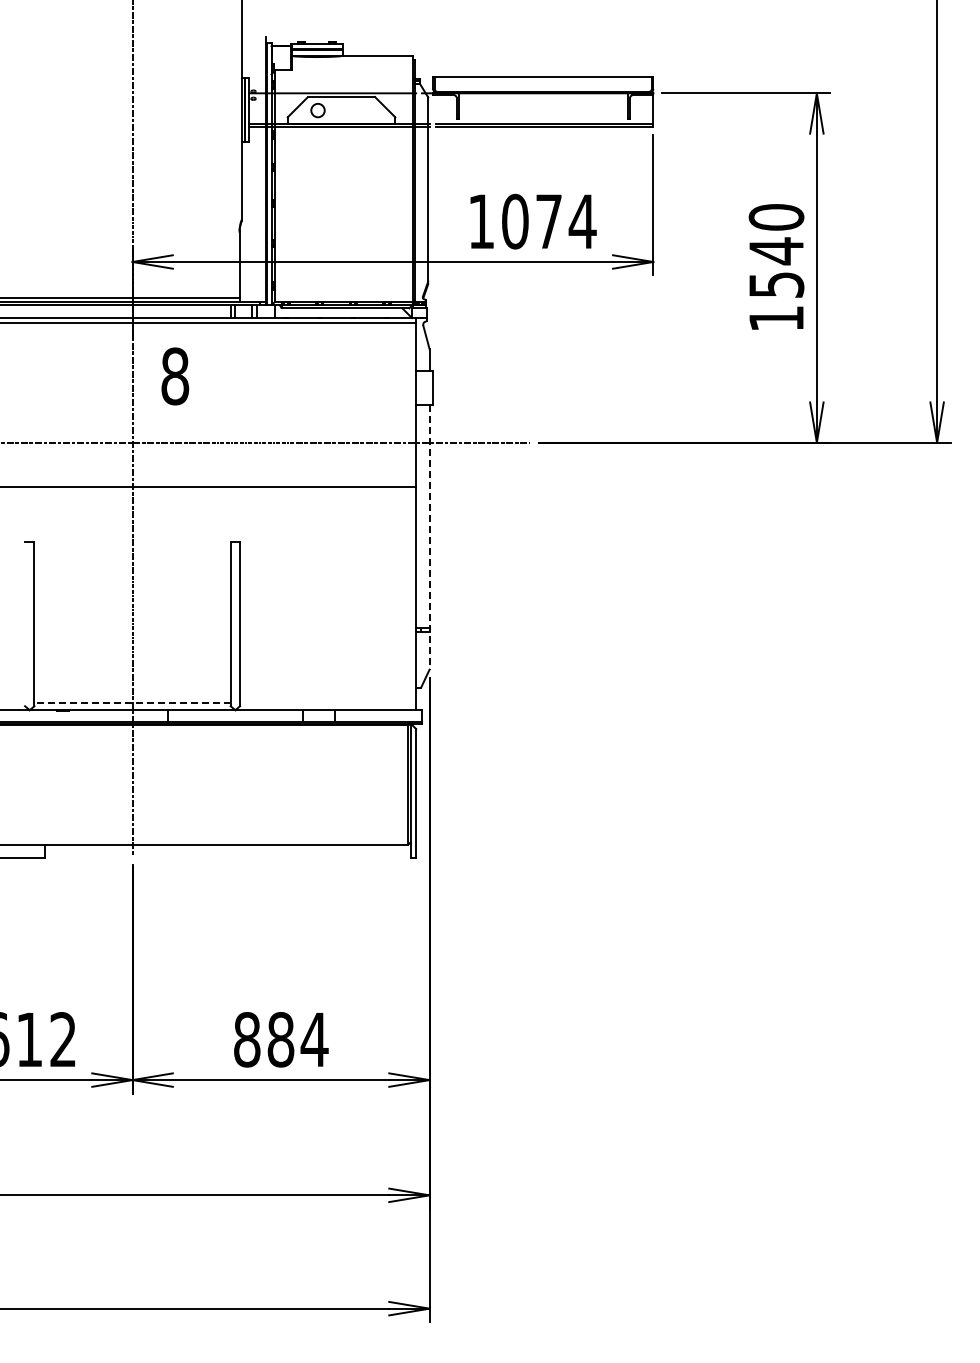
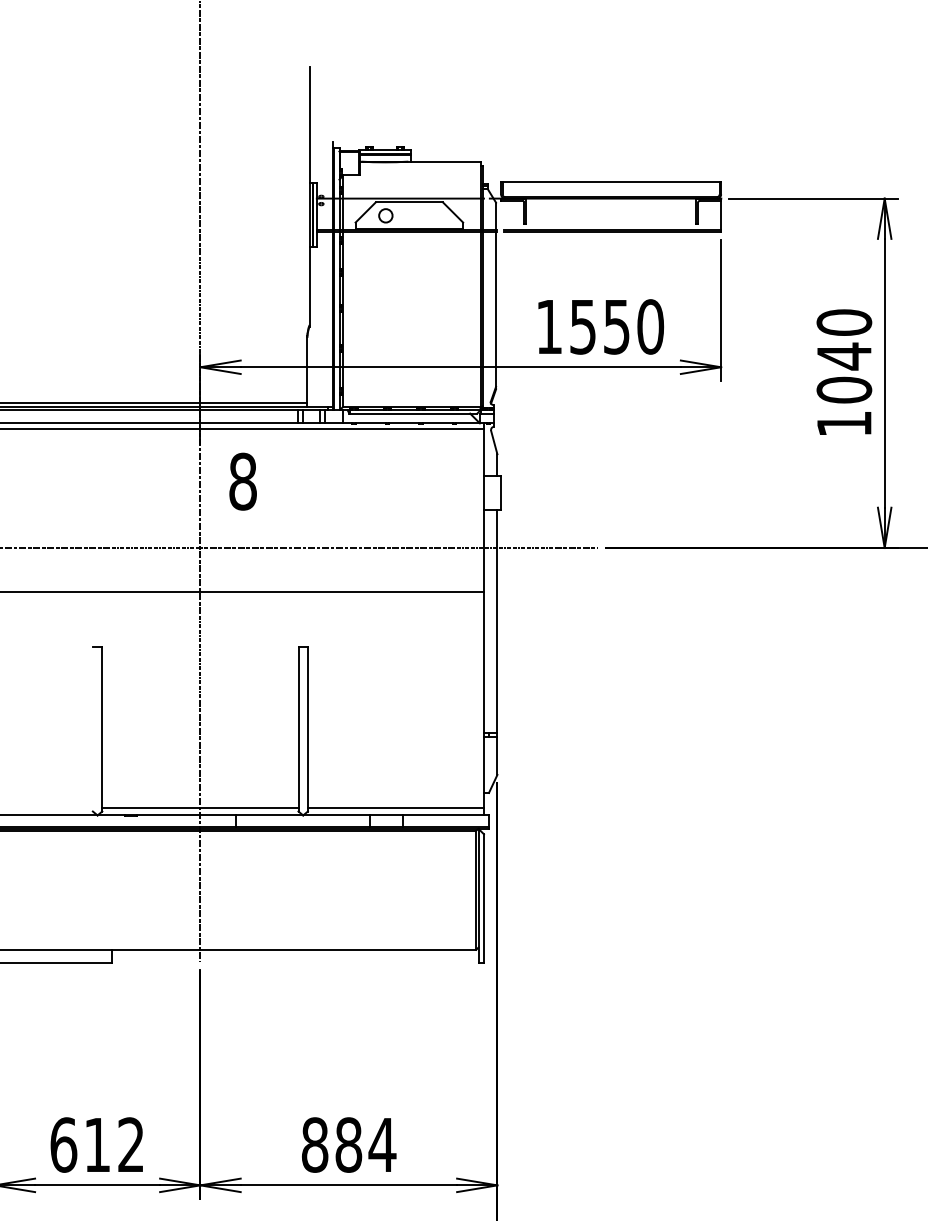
text: (549, 221) -> (617, 326), 1074 -> 1550
text: (776, 284) -> (844, 389), 1540 -> 1040
line: (429, 537) -> (497, 642), dashed -> solid
line: (132, 702) -> (200, 807), dashed -> solid
line: (328, 702) -> (396, 807), added

